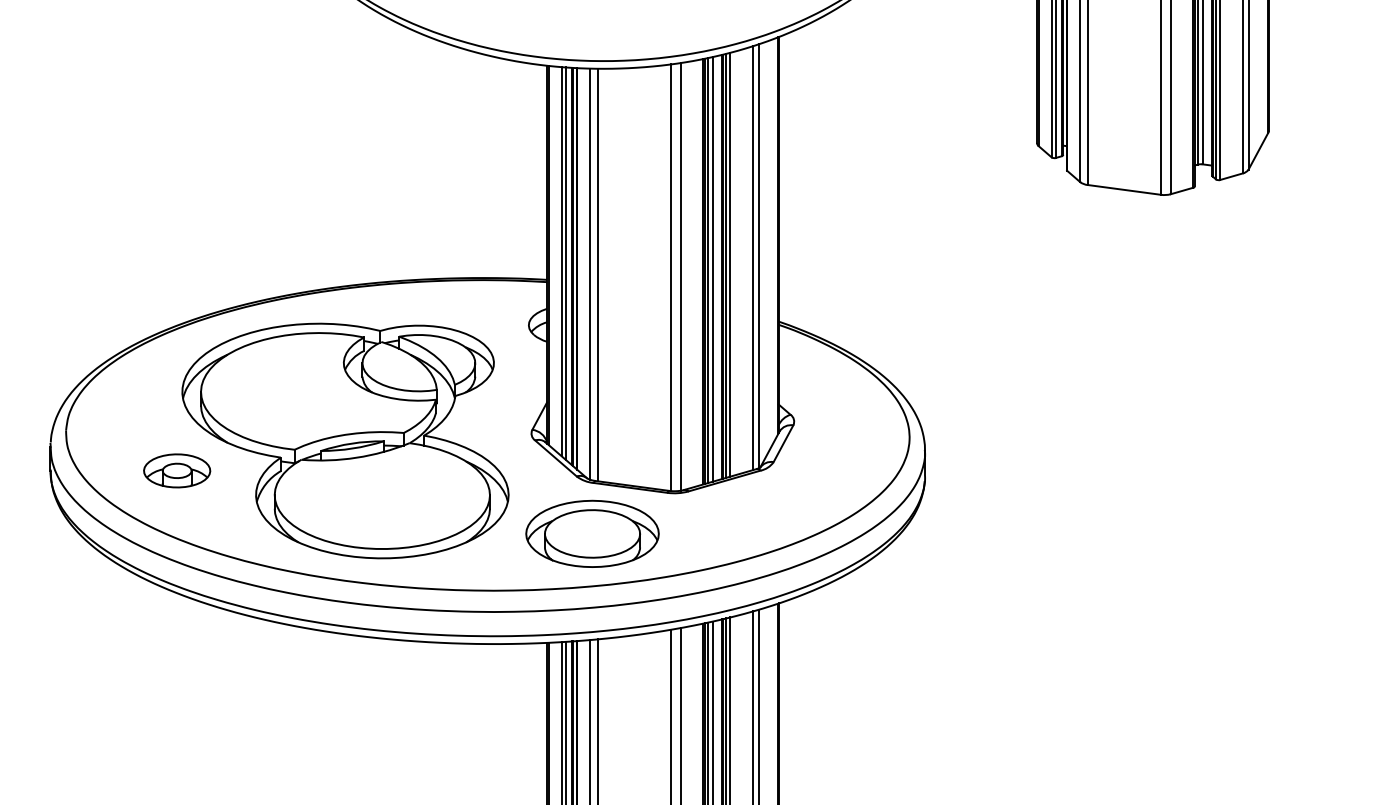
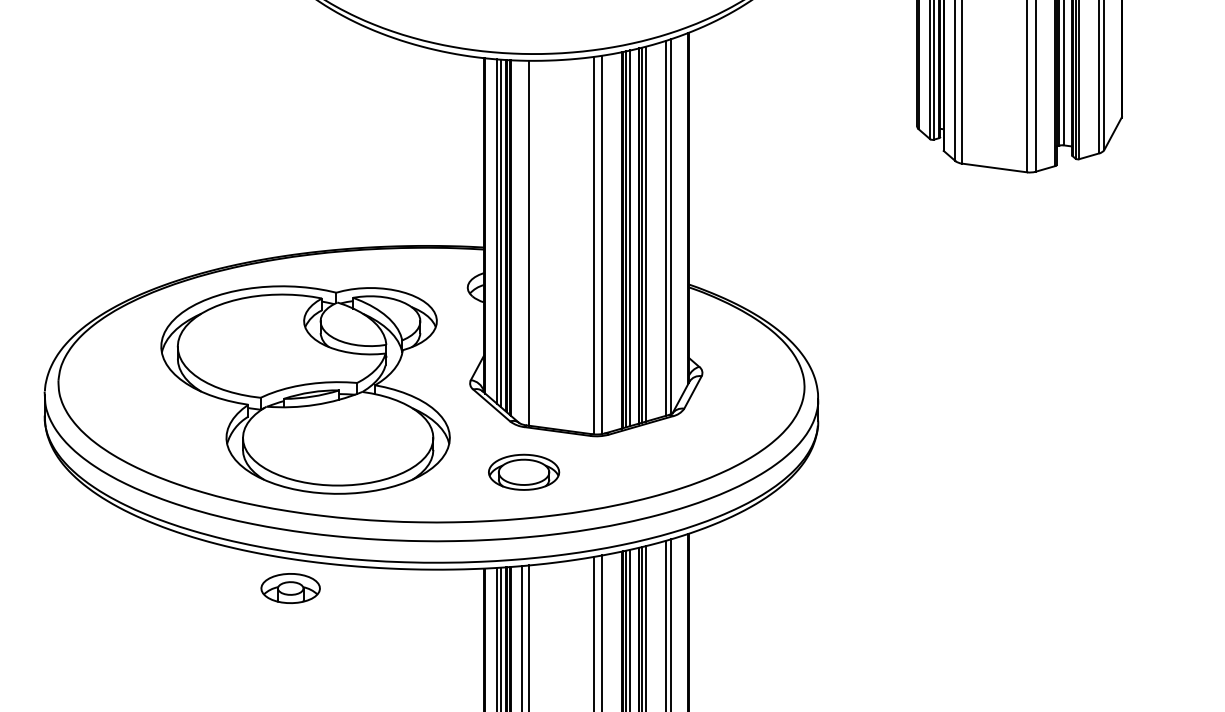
line: (590, 274) -> (522, 242), removed
part: (176, 470) -> (290, 588), moved
part: (591, 534) -> (523, 472), size x0.6

